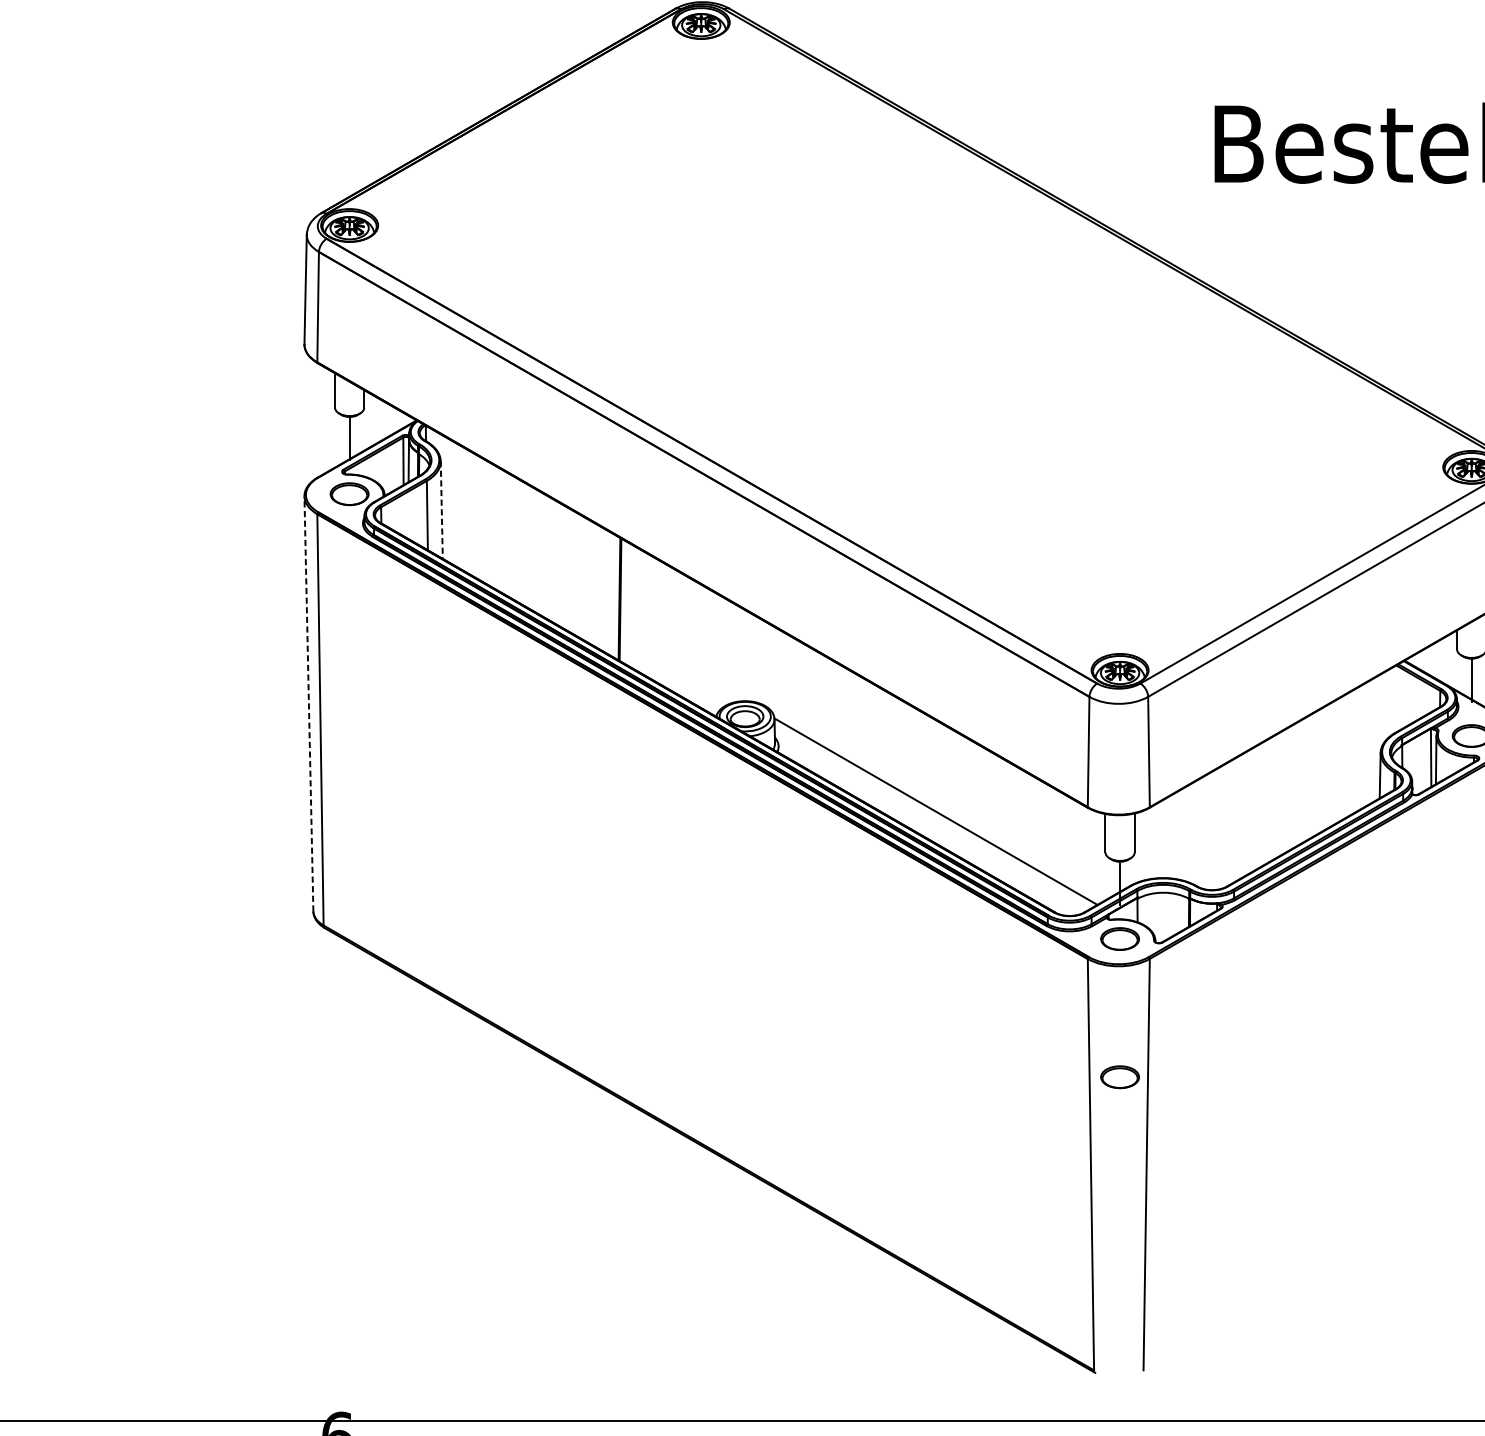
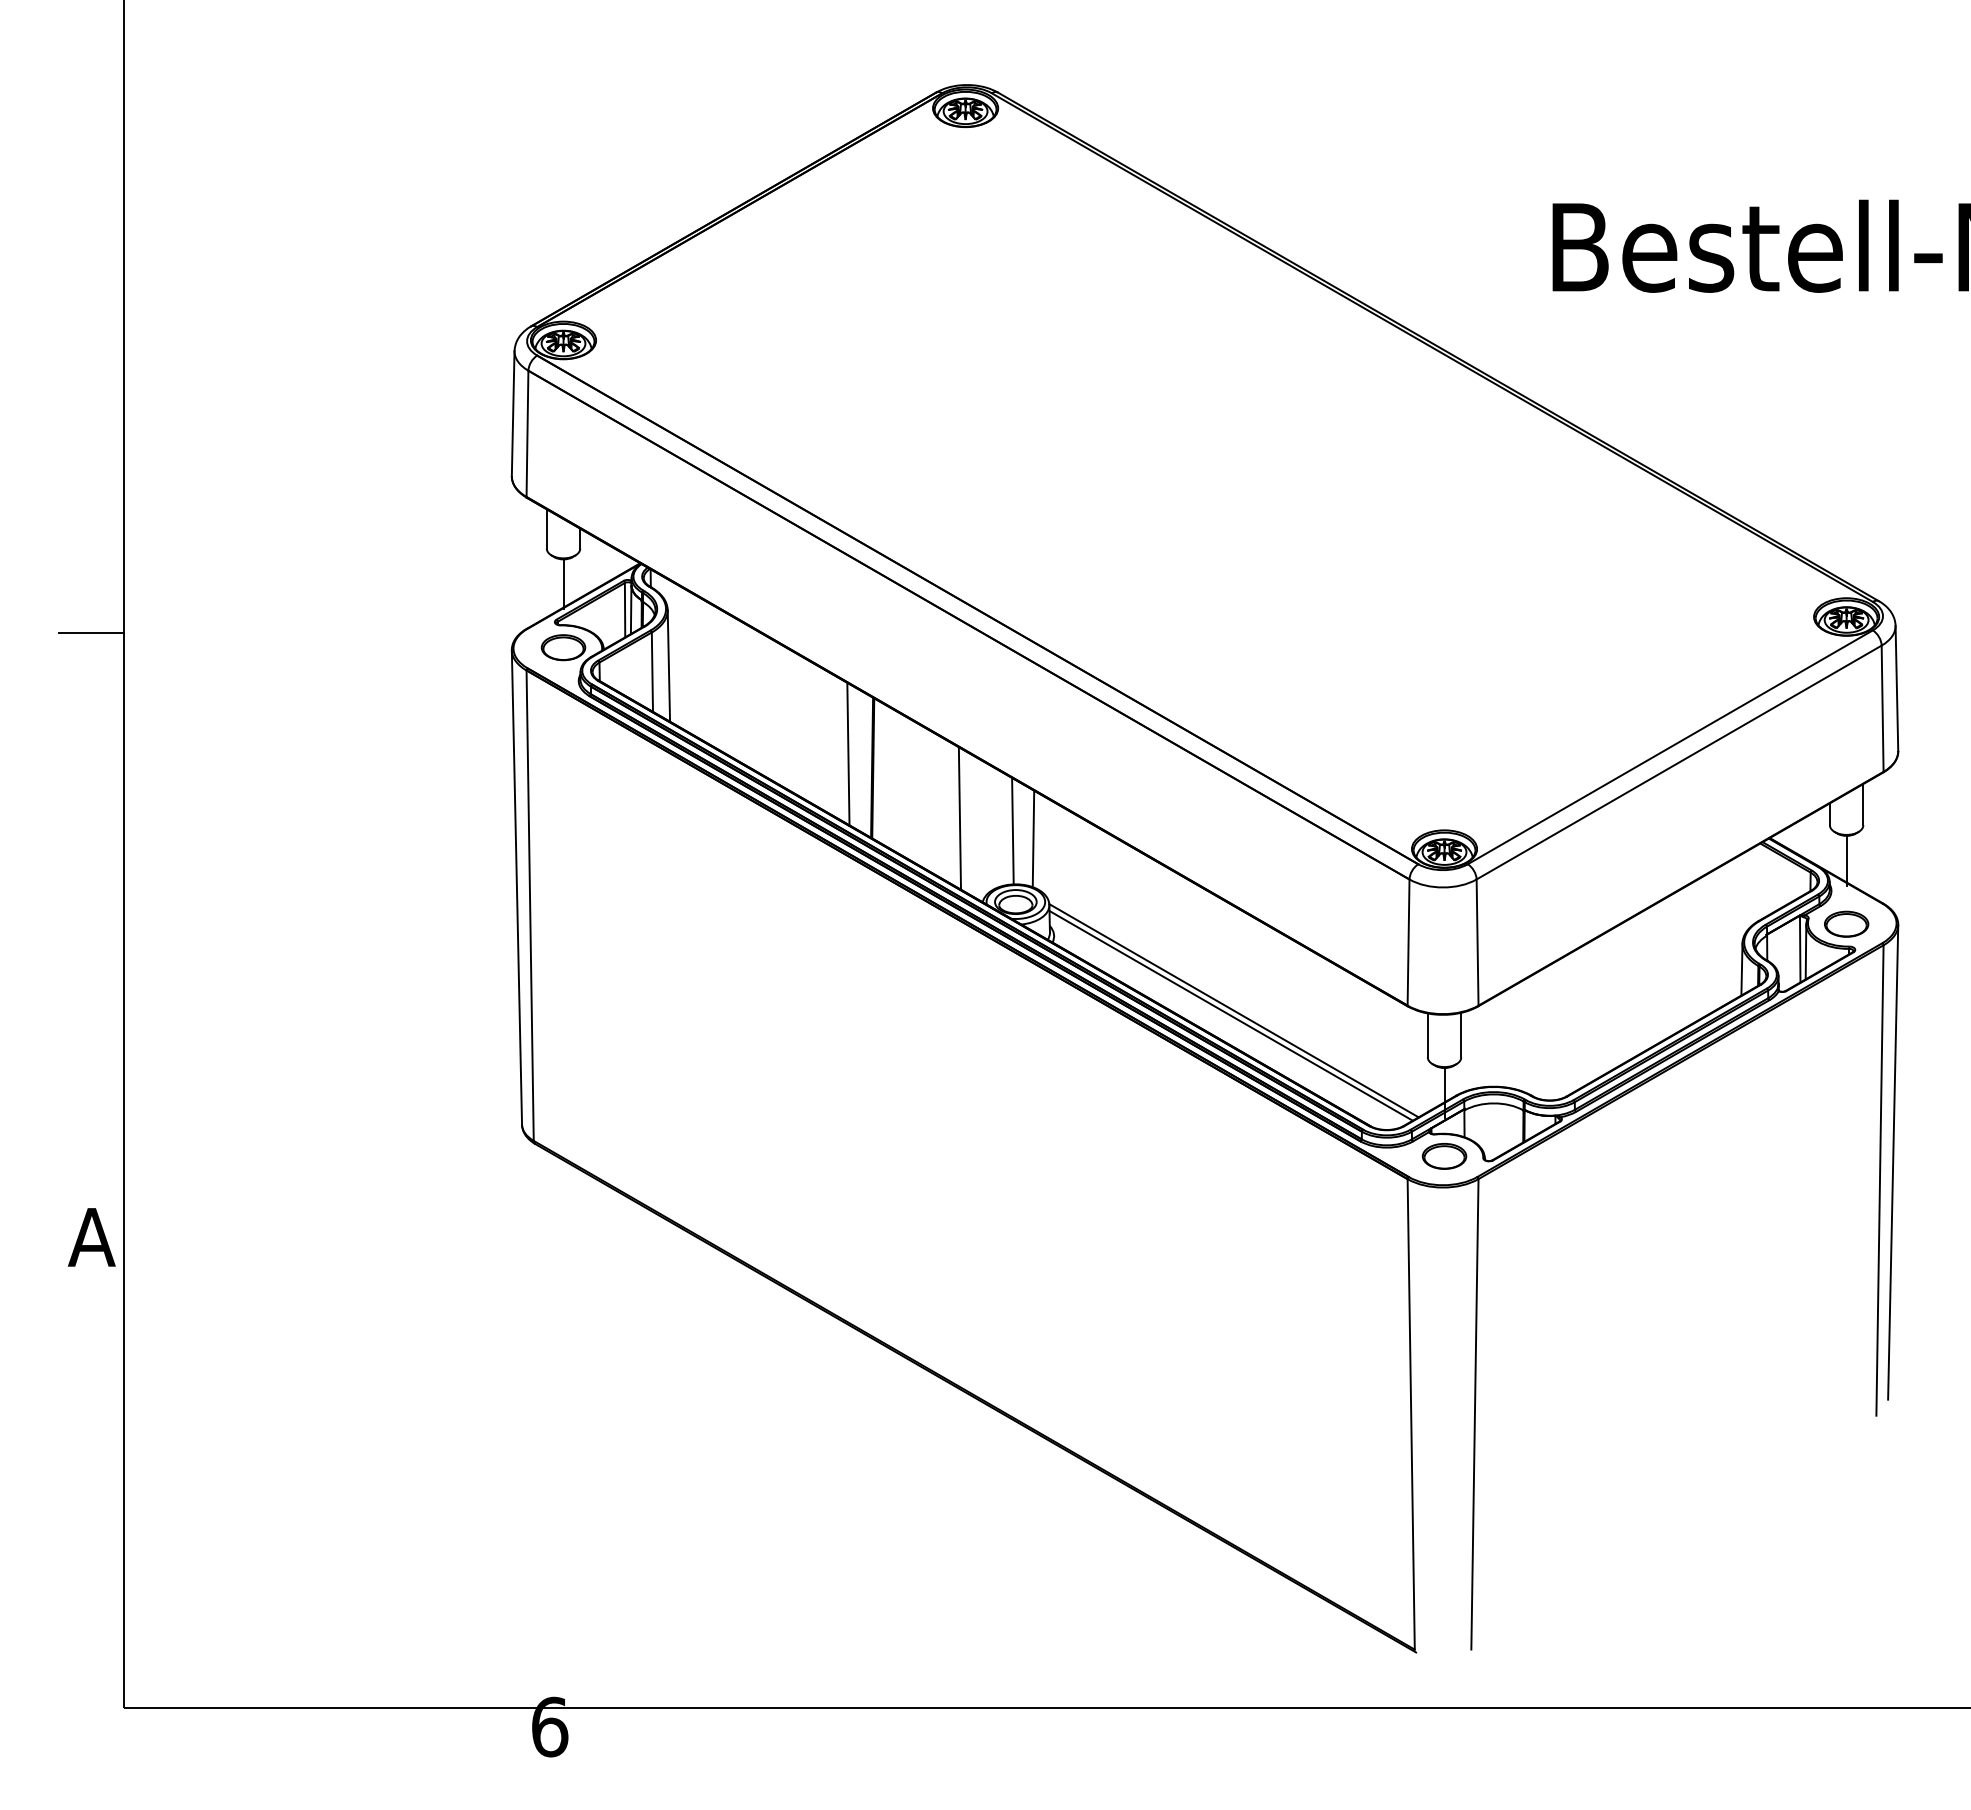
line: (441, 509) -> (668, 665), dashed -> solid
line: (598, 586) -> (848, 753), added
line: (695, 643) -> (959, 818), added
line: (742, 654) -> (1012, 830), added
line: (760, 661) -> (1033, 838), added
line: (308, 703) -> (516, 887), dashed -> solid
line: (932, 815) -> (1230, 1015), added
part: (1120, 1077) -> (1444, 1314), removed

